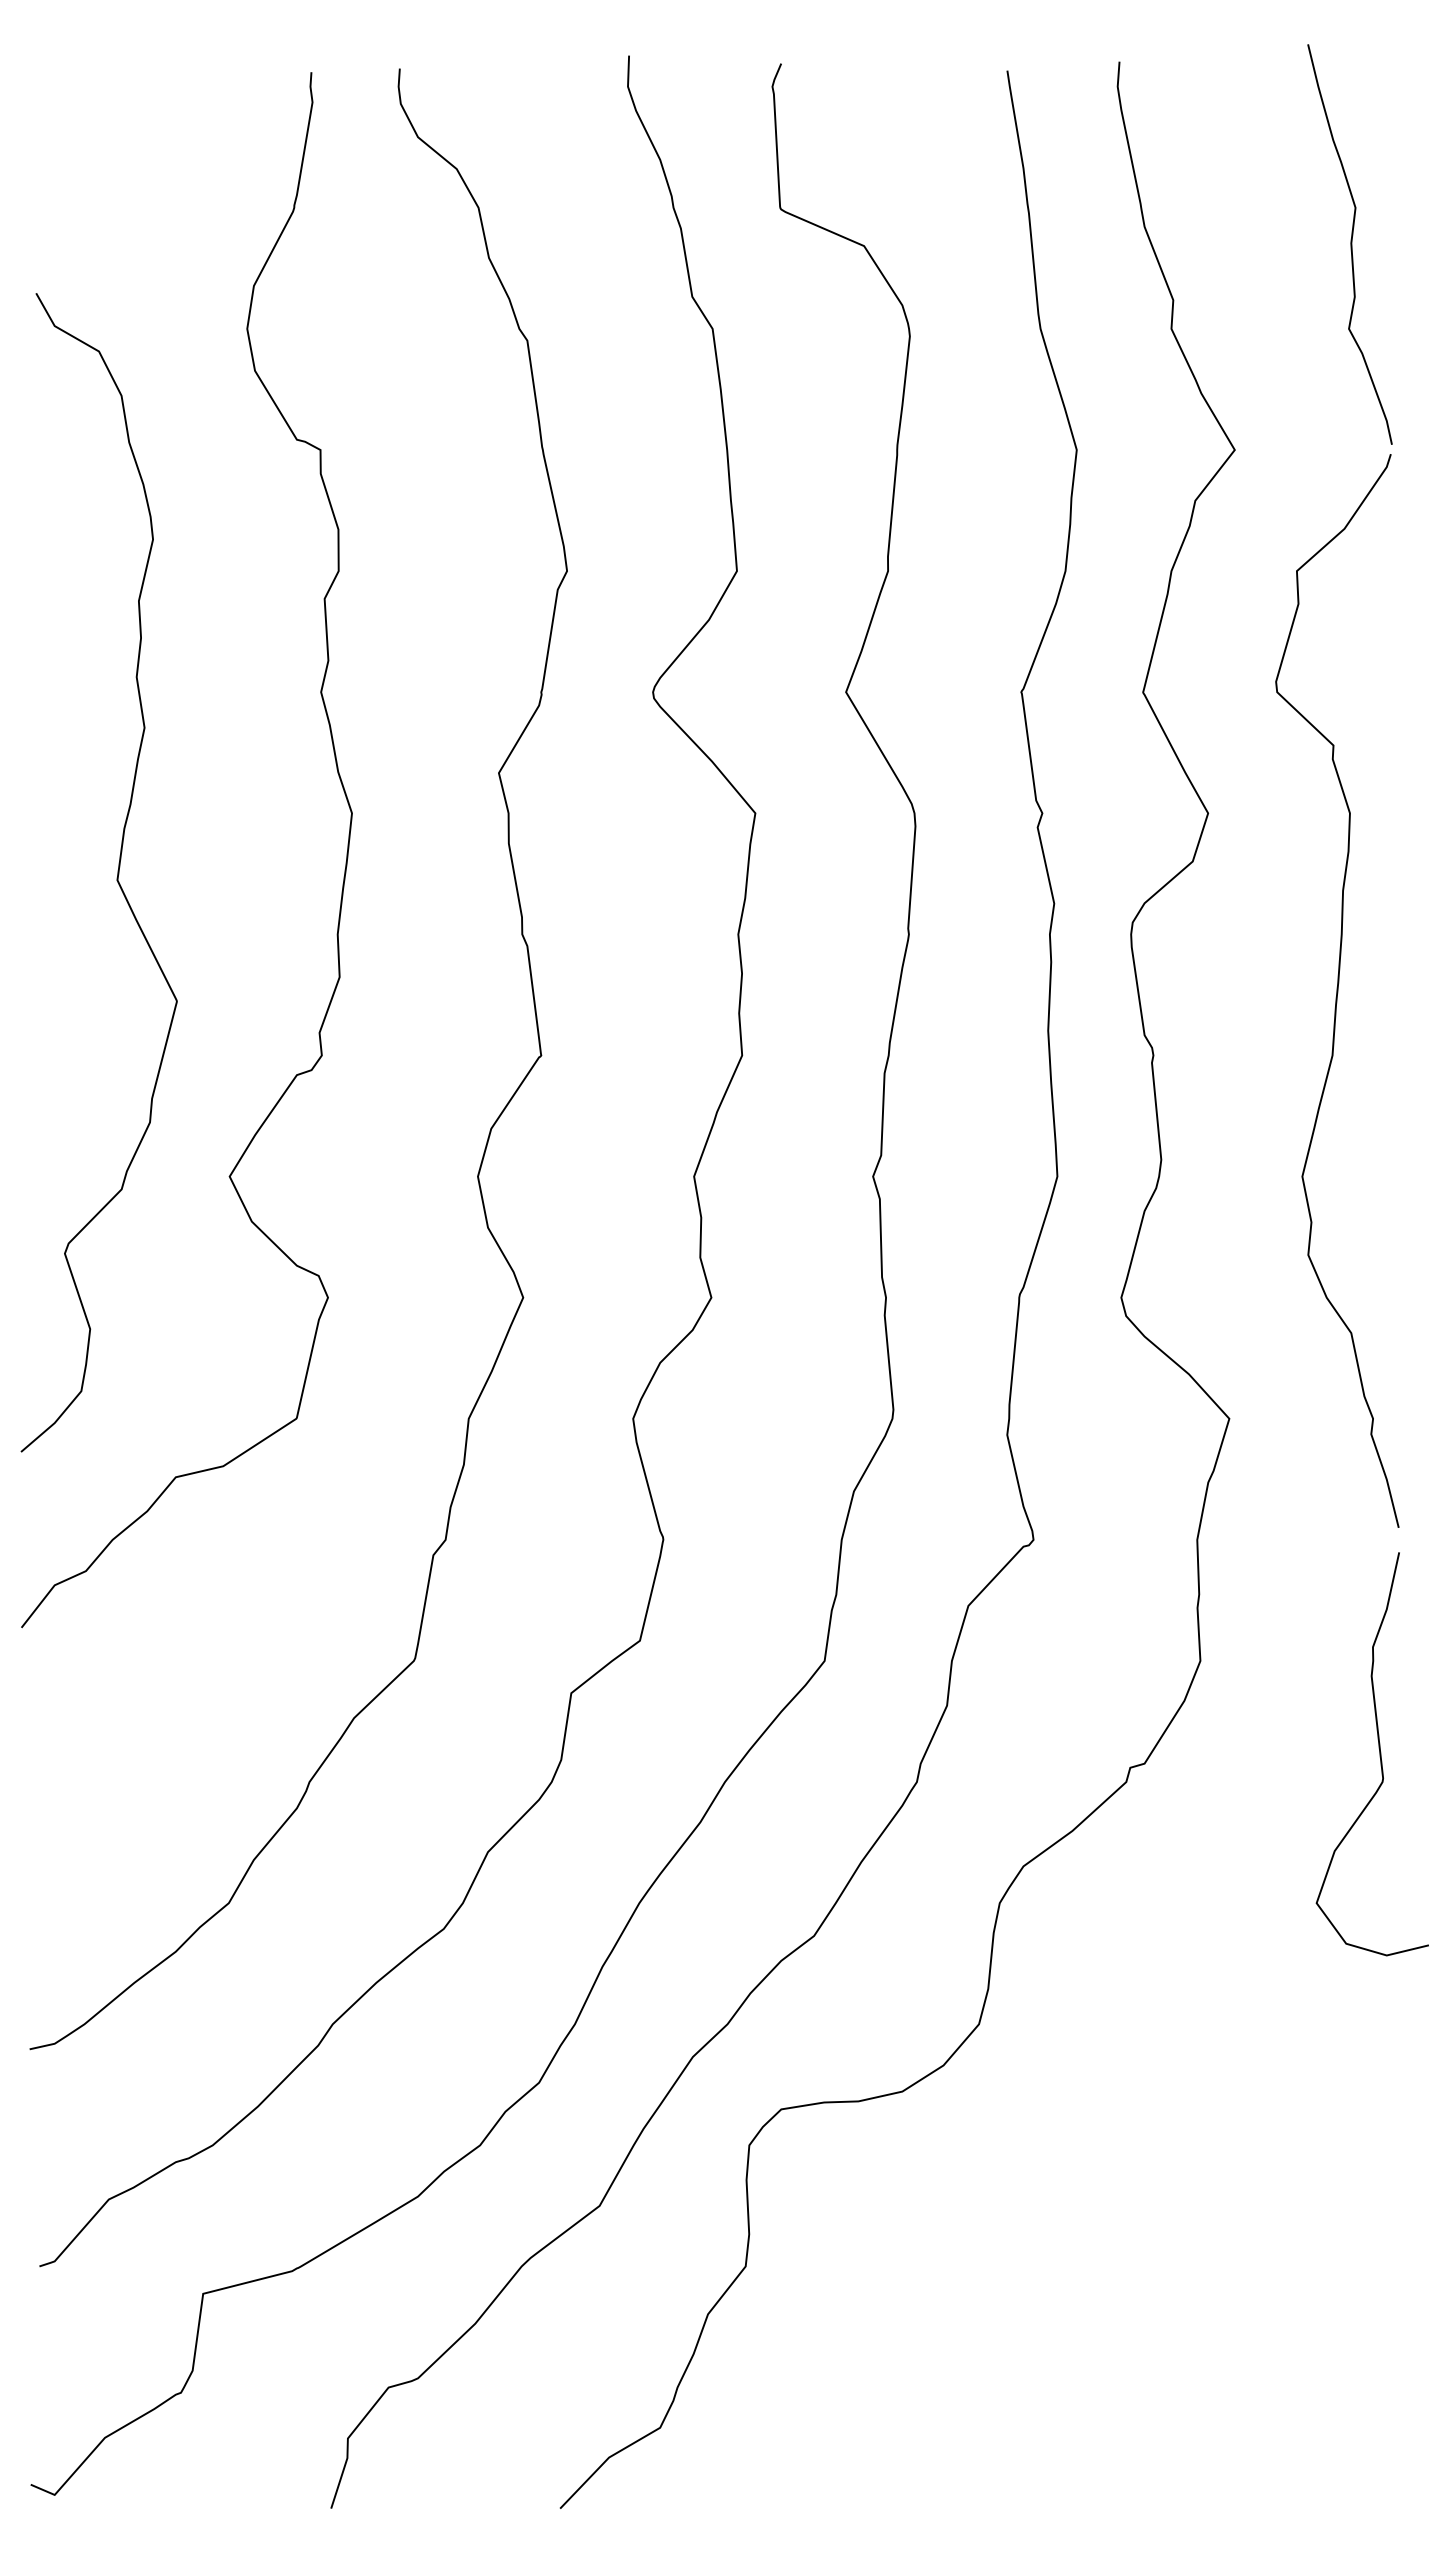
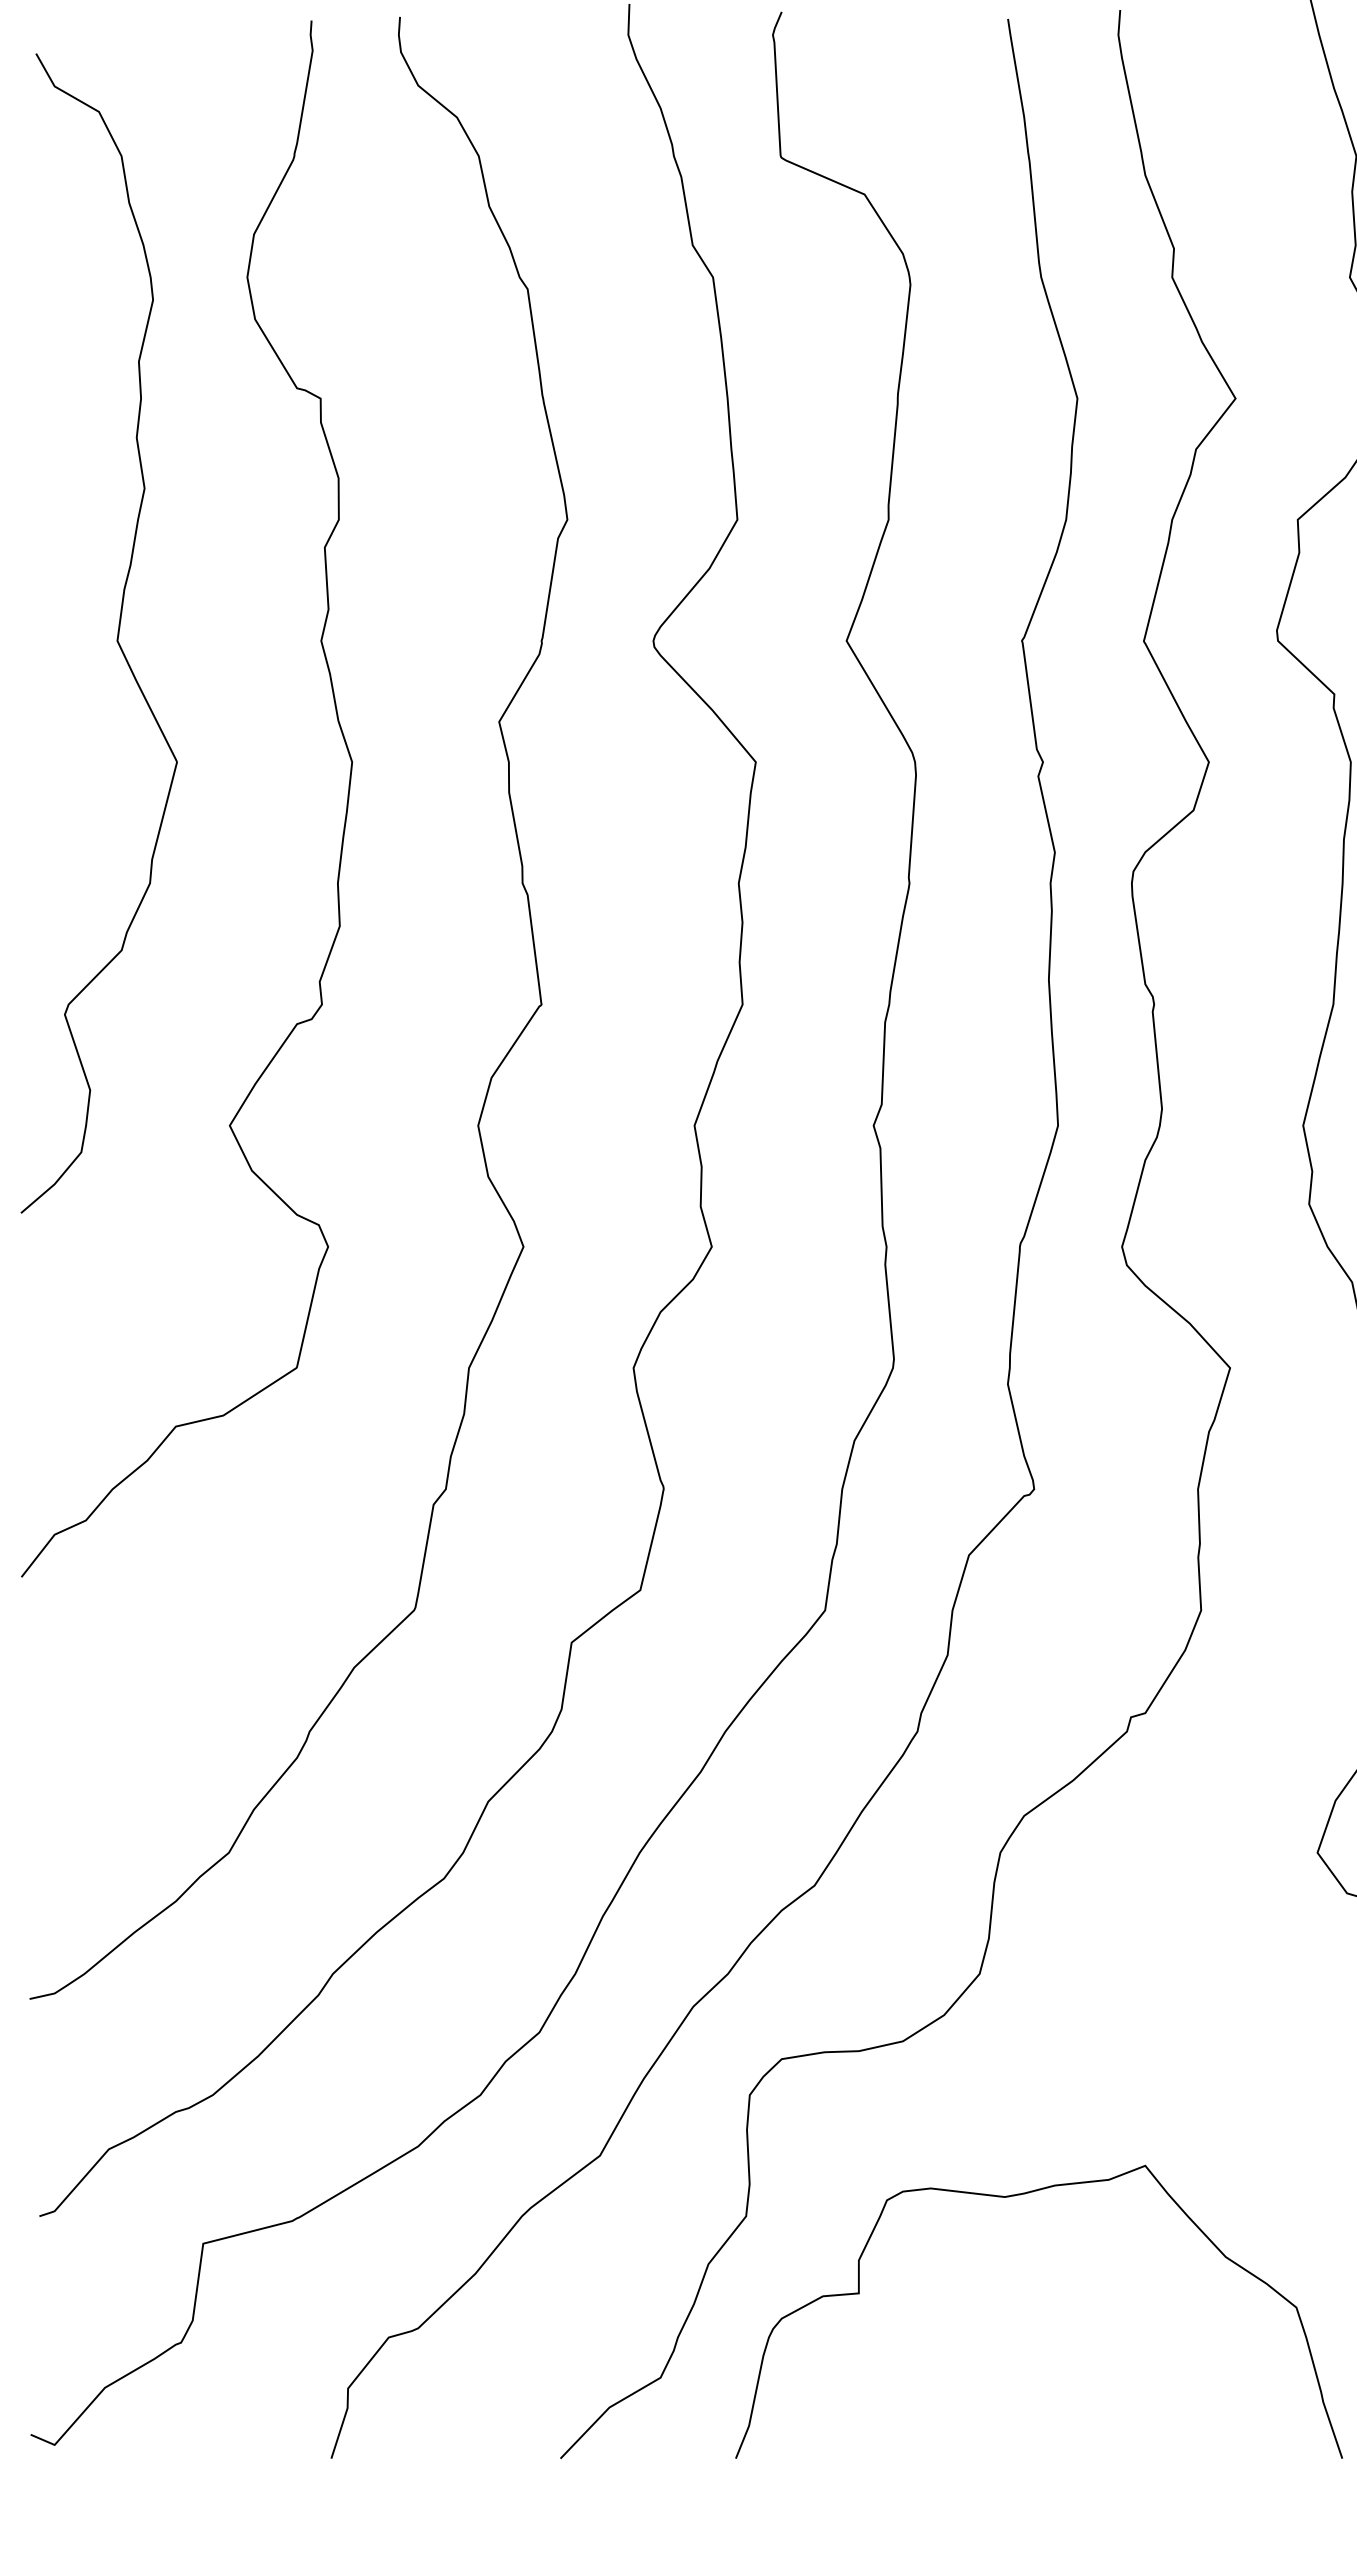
curve: (116, 877) -> (116, 638), moved
curve: (1015, 2246) -> (1016, 2196), added

